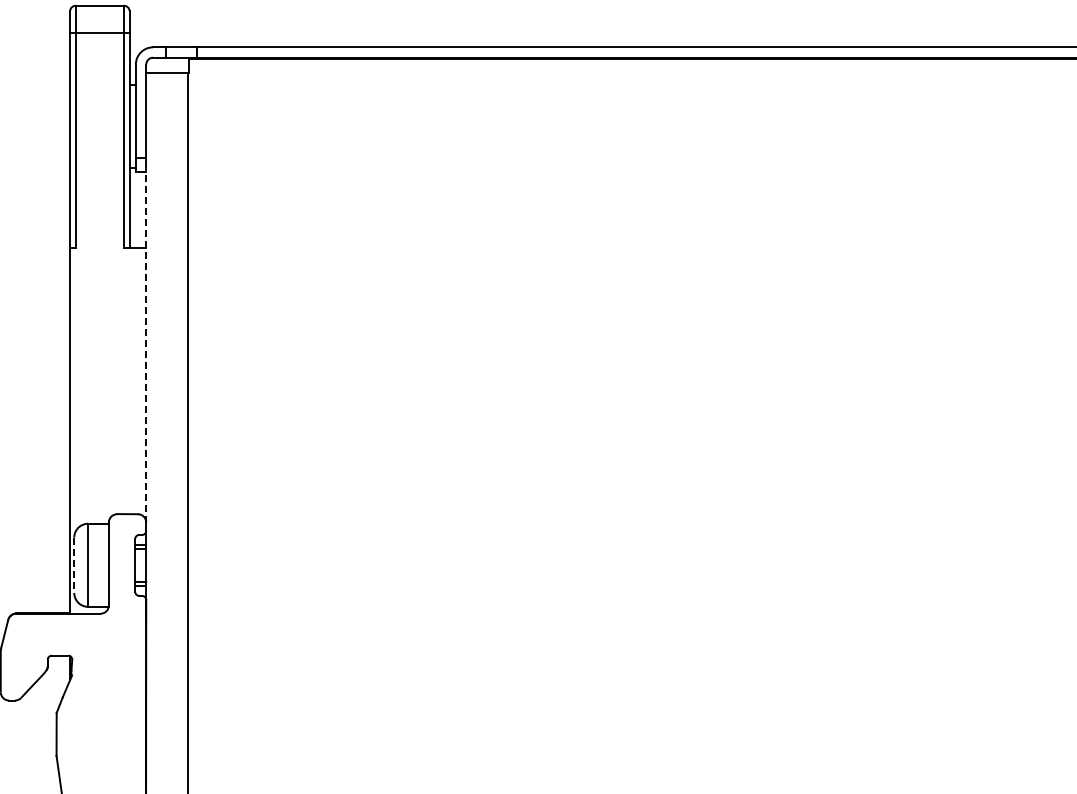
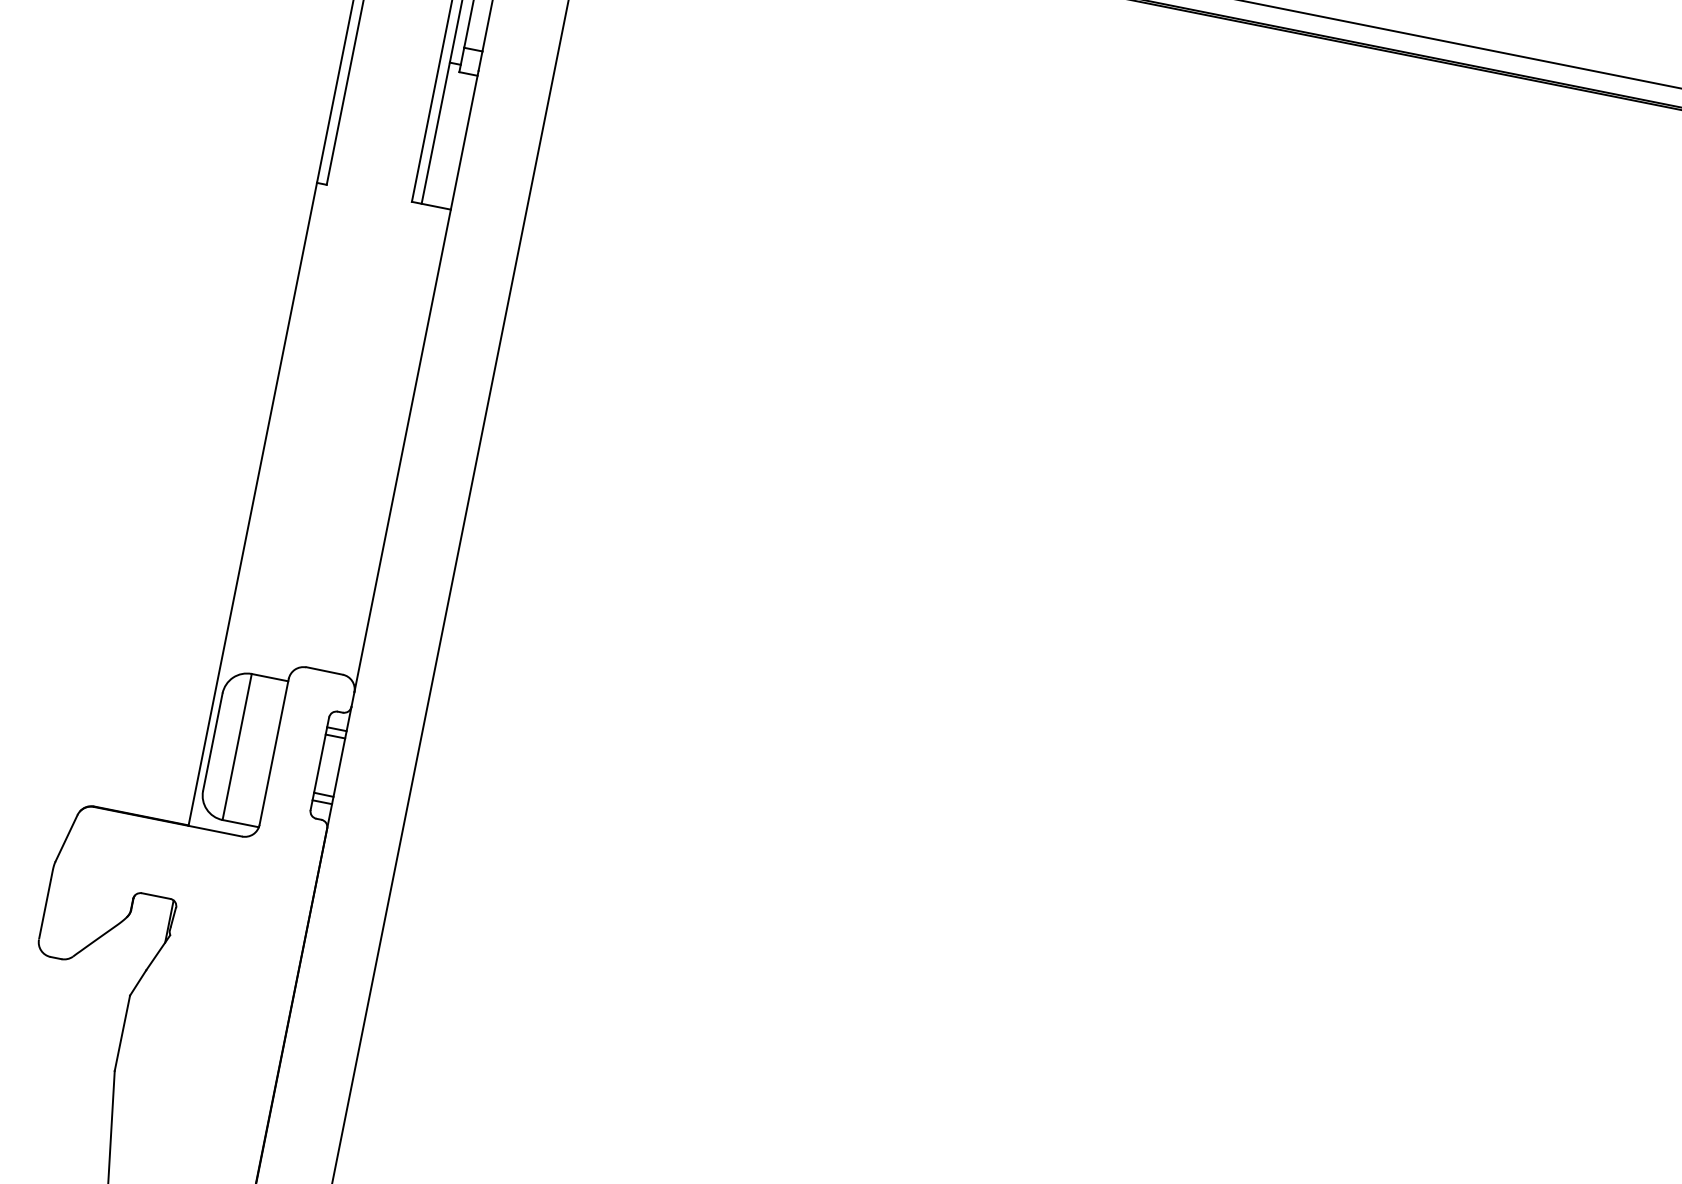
line: (146, 345) -> (417, 381), dashed -> solid
line: (74, 565) -> (213, 742), dashed -> solid

